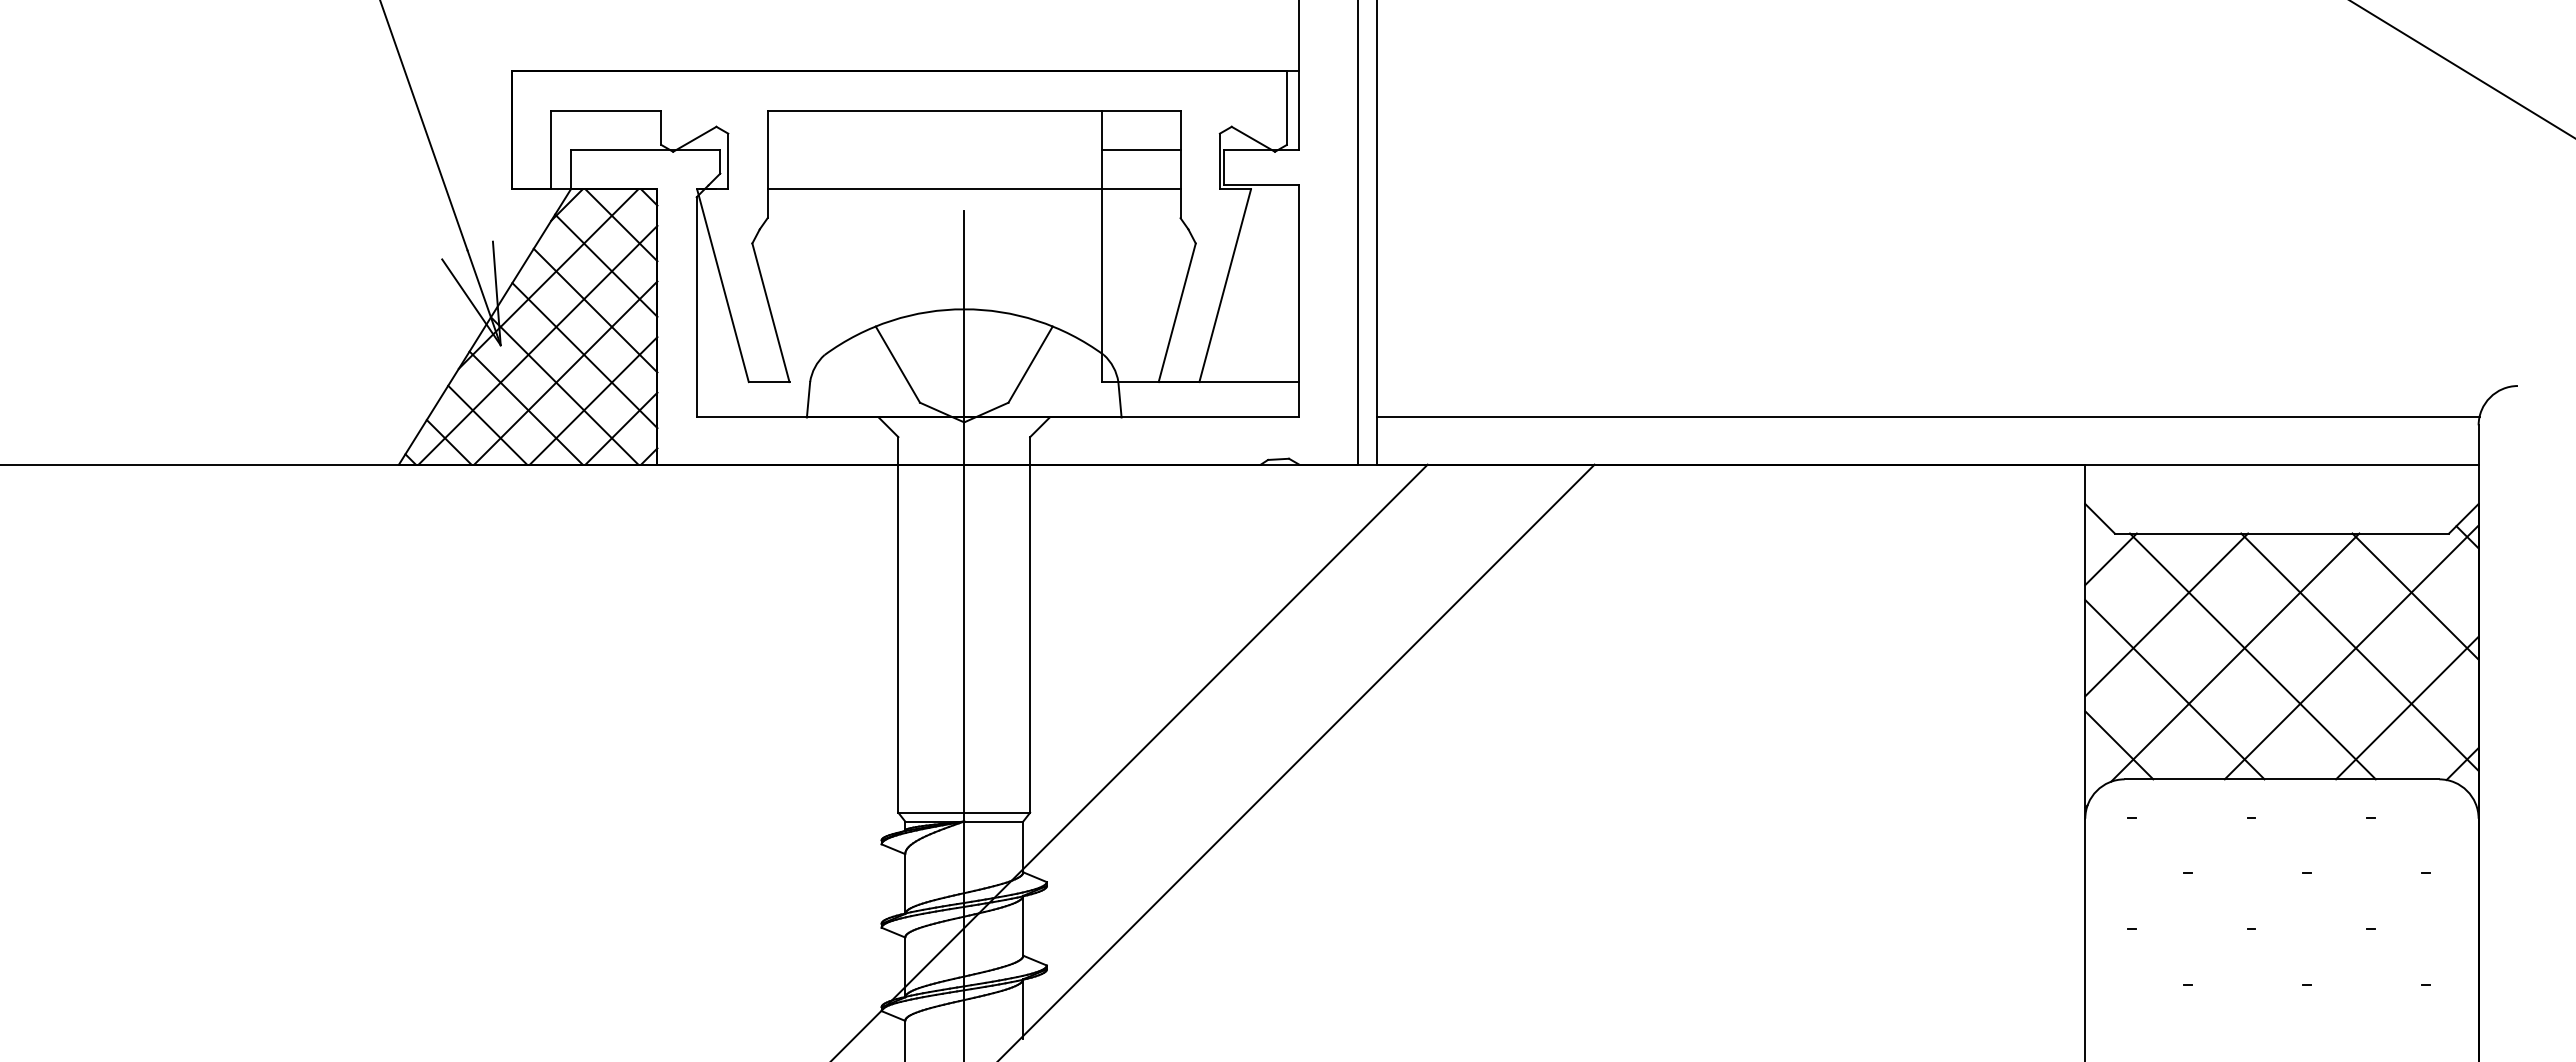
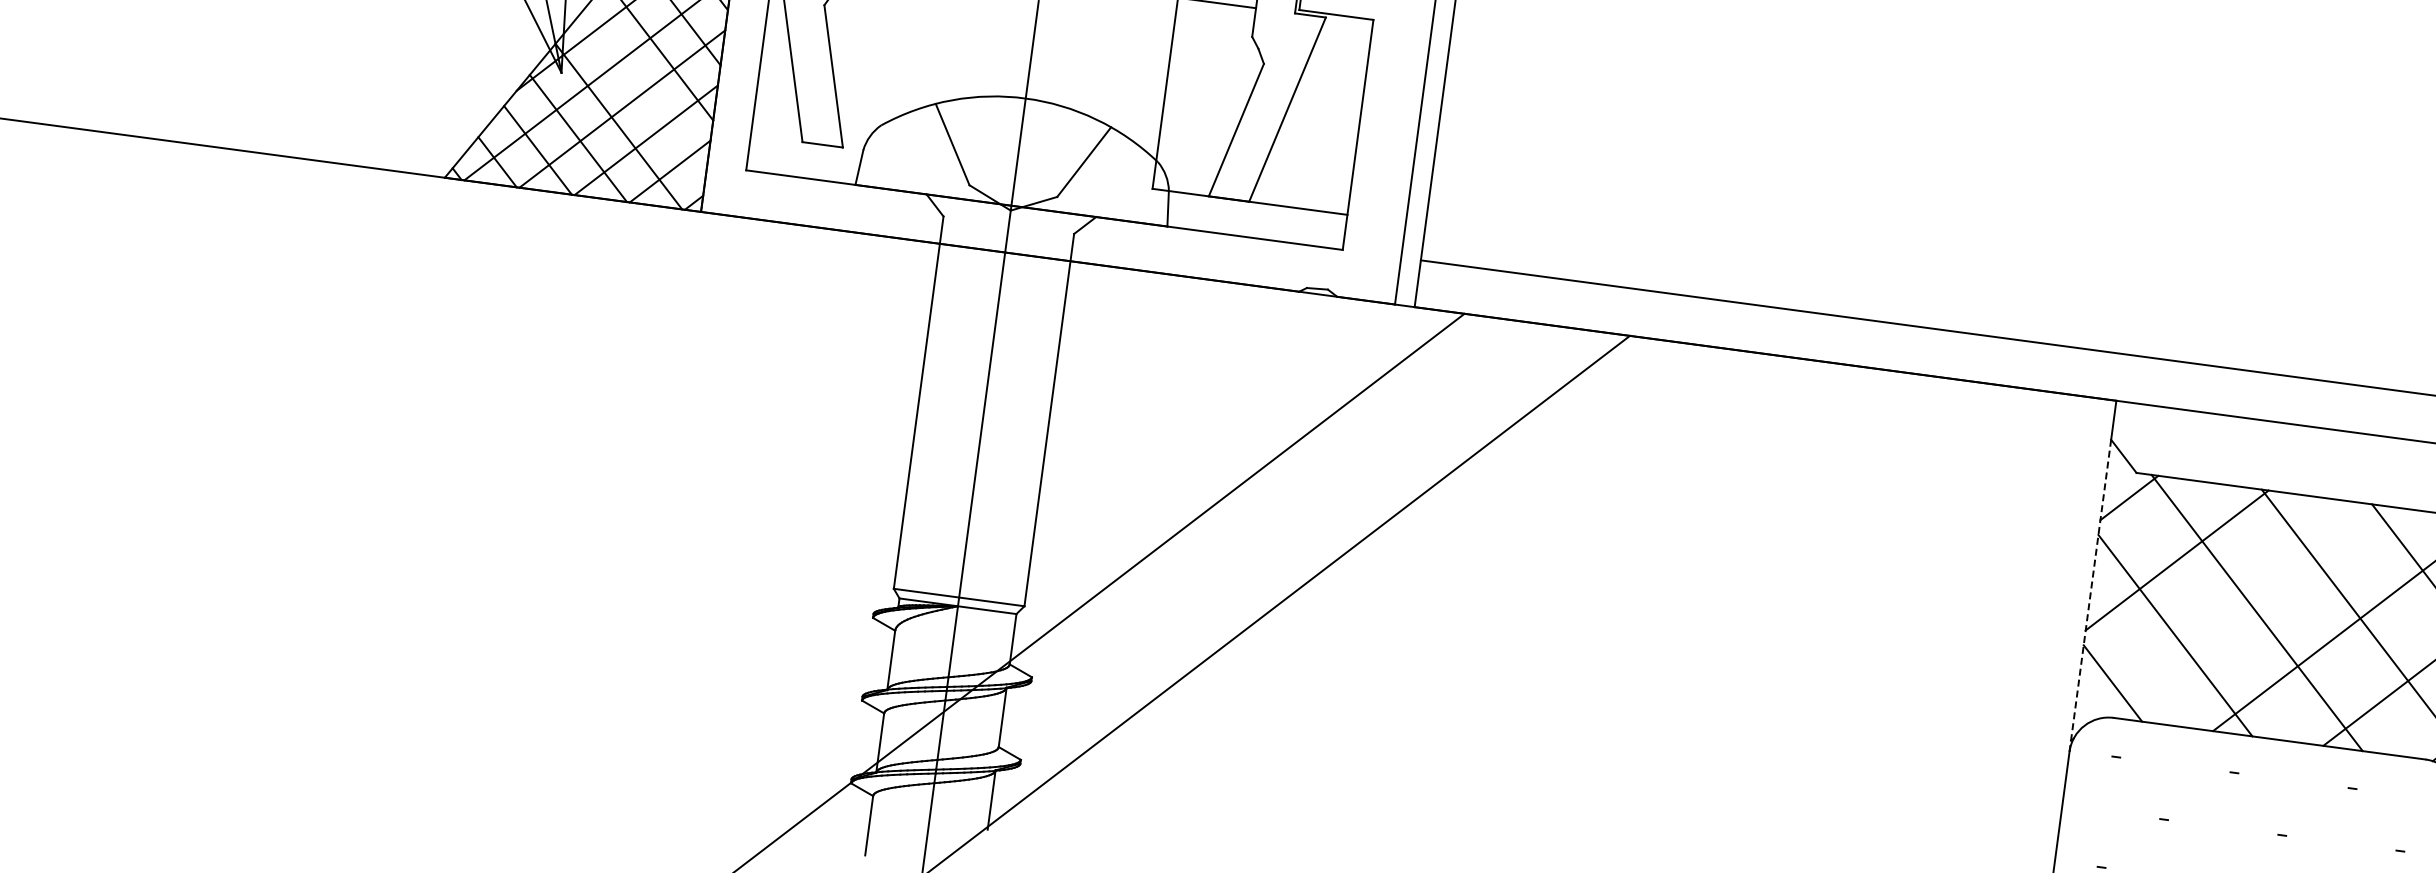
line: (584, 355) -> (643, 94), removed
line: (2235, 657) -> (2239, 611), removed
line: (2085, 661) -> (2090, 595), solid -> dashed

